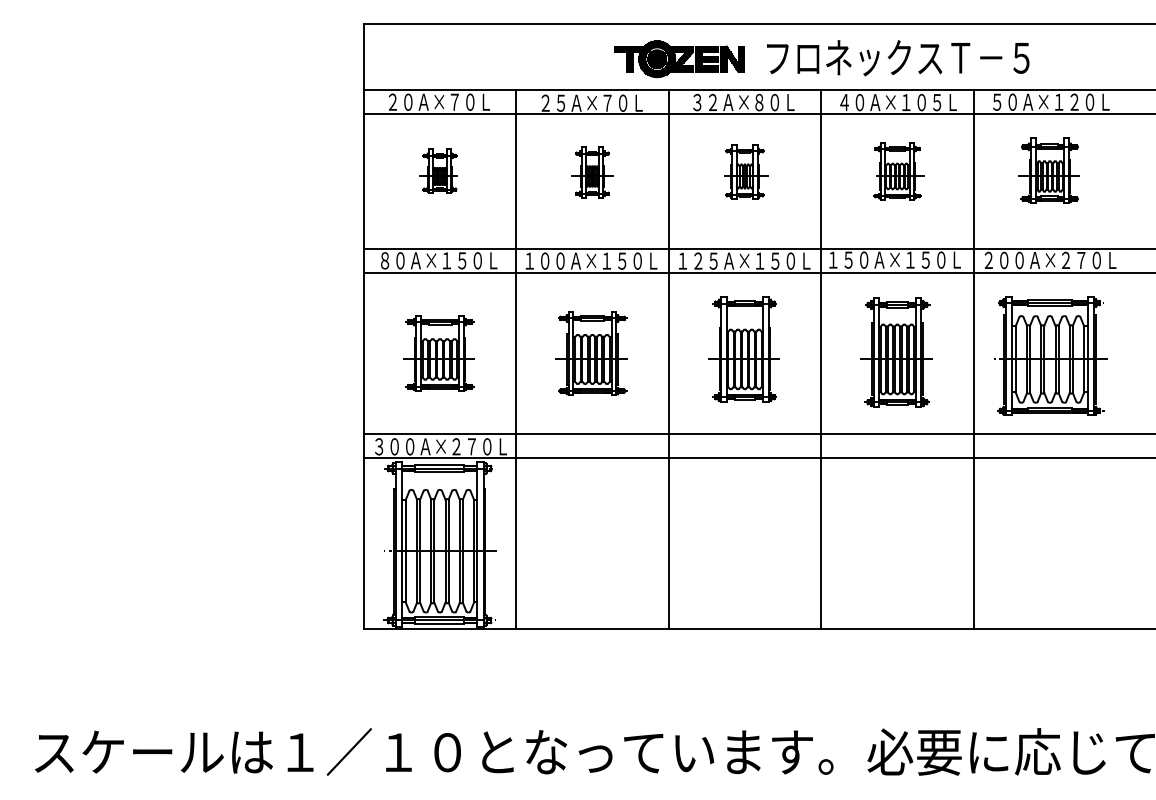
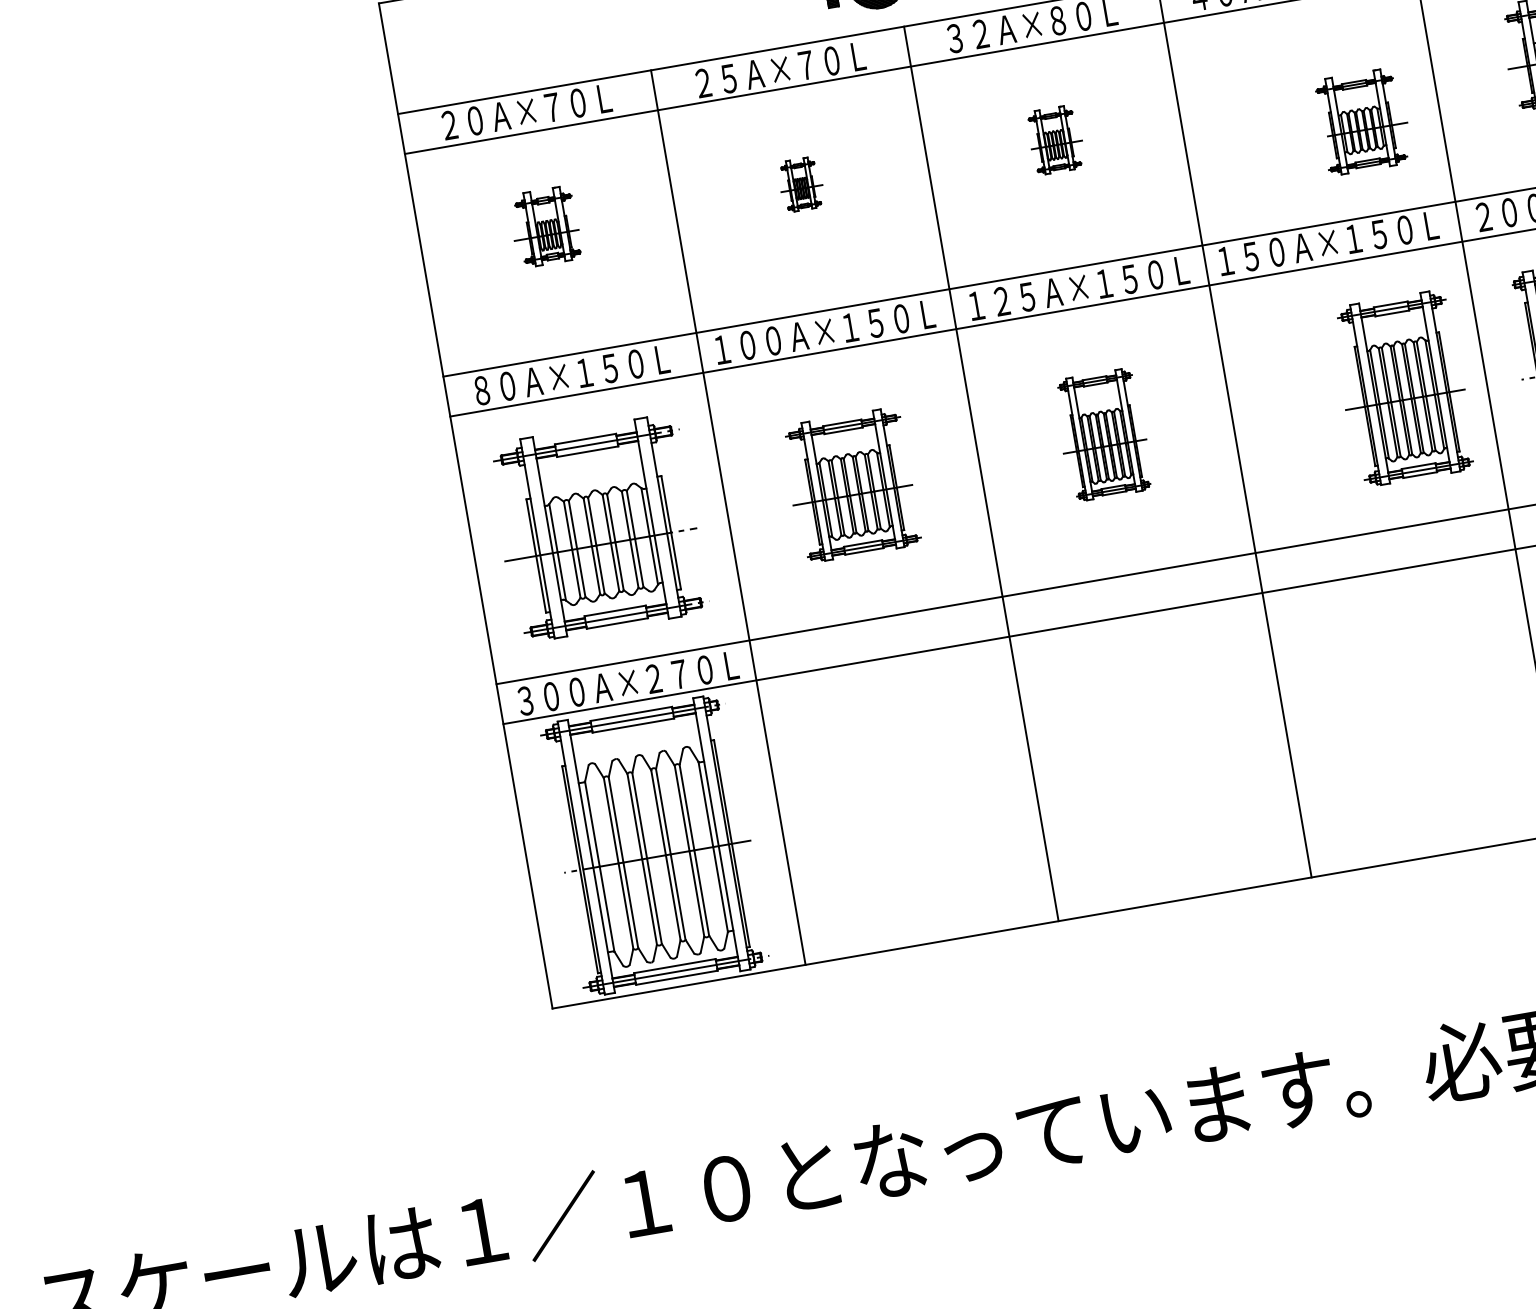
part: (746, 171) -> (1056, 138), size x0.7
part: (898, 171) -> (1362, 121), moved
part: (592, 172) -> (801, 184), size x0.6
part: (743, 349) -> (1102, 435), size x0.7
part: (896, 352) -> (1403, 388), moved
part: (438, 353) -> (597, 529), size x1.6

